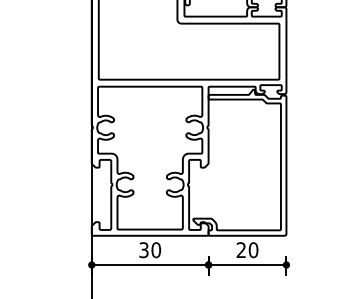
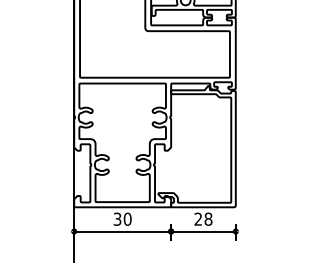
text: (253, 250) -> (208, 219), 20 -> 28

